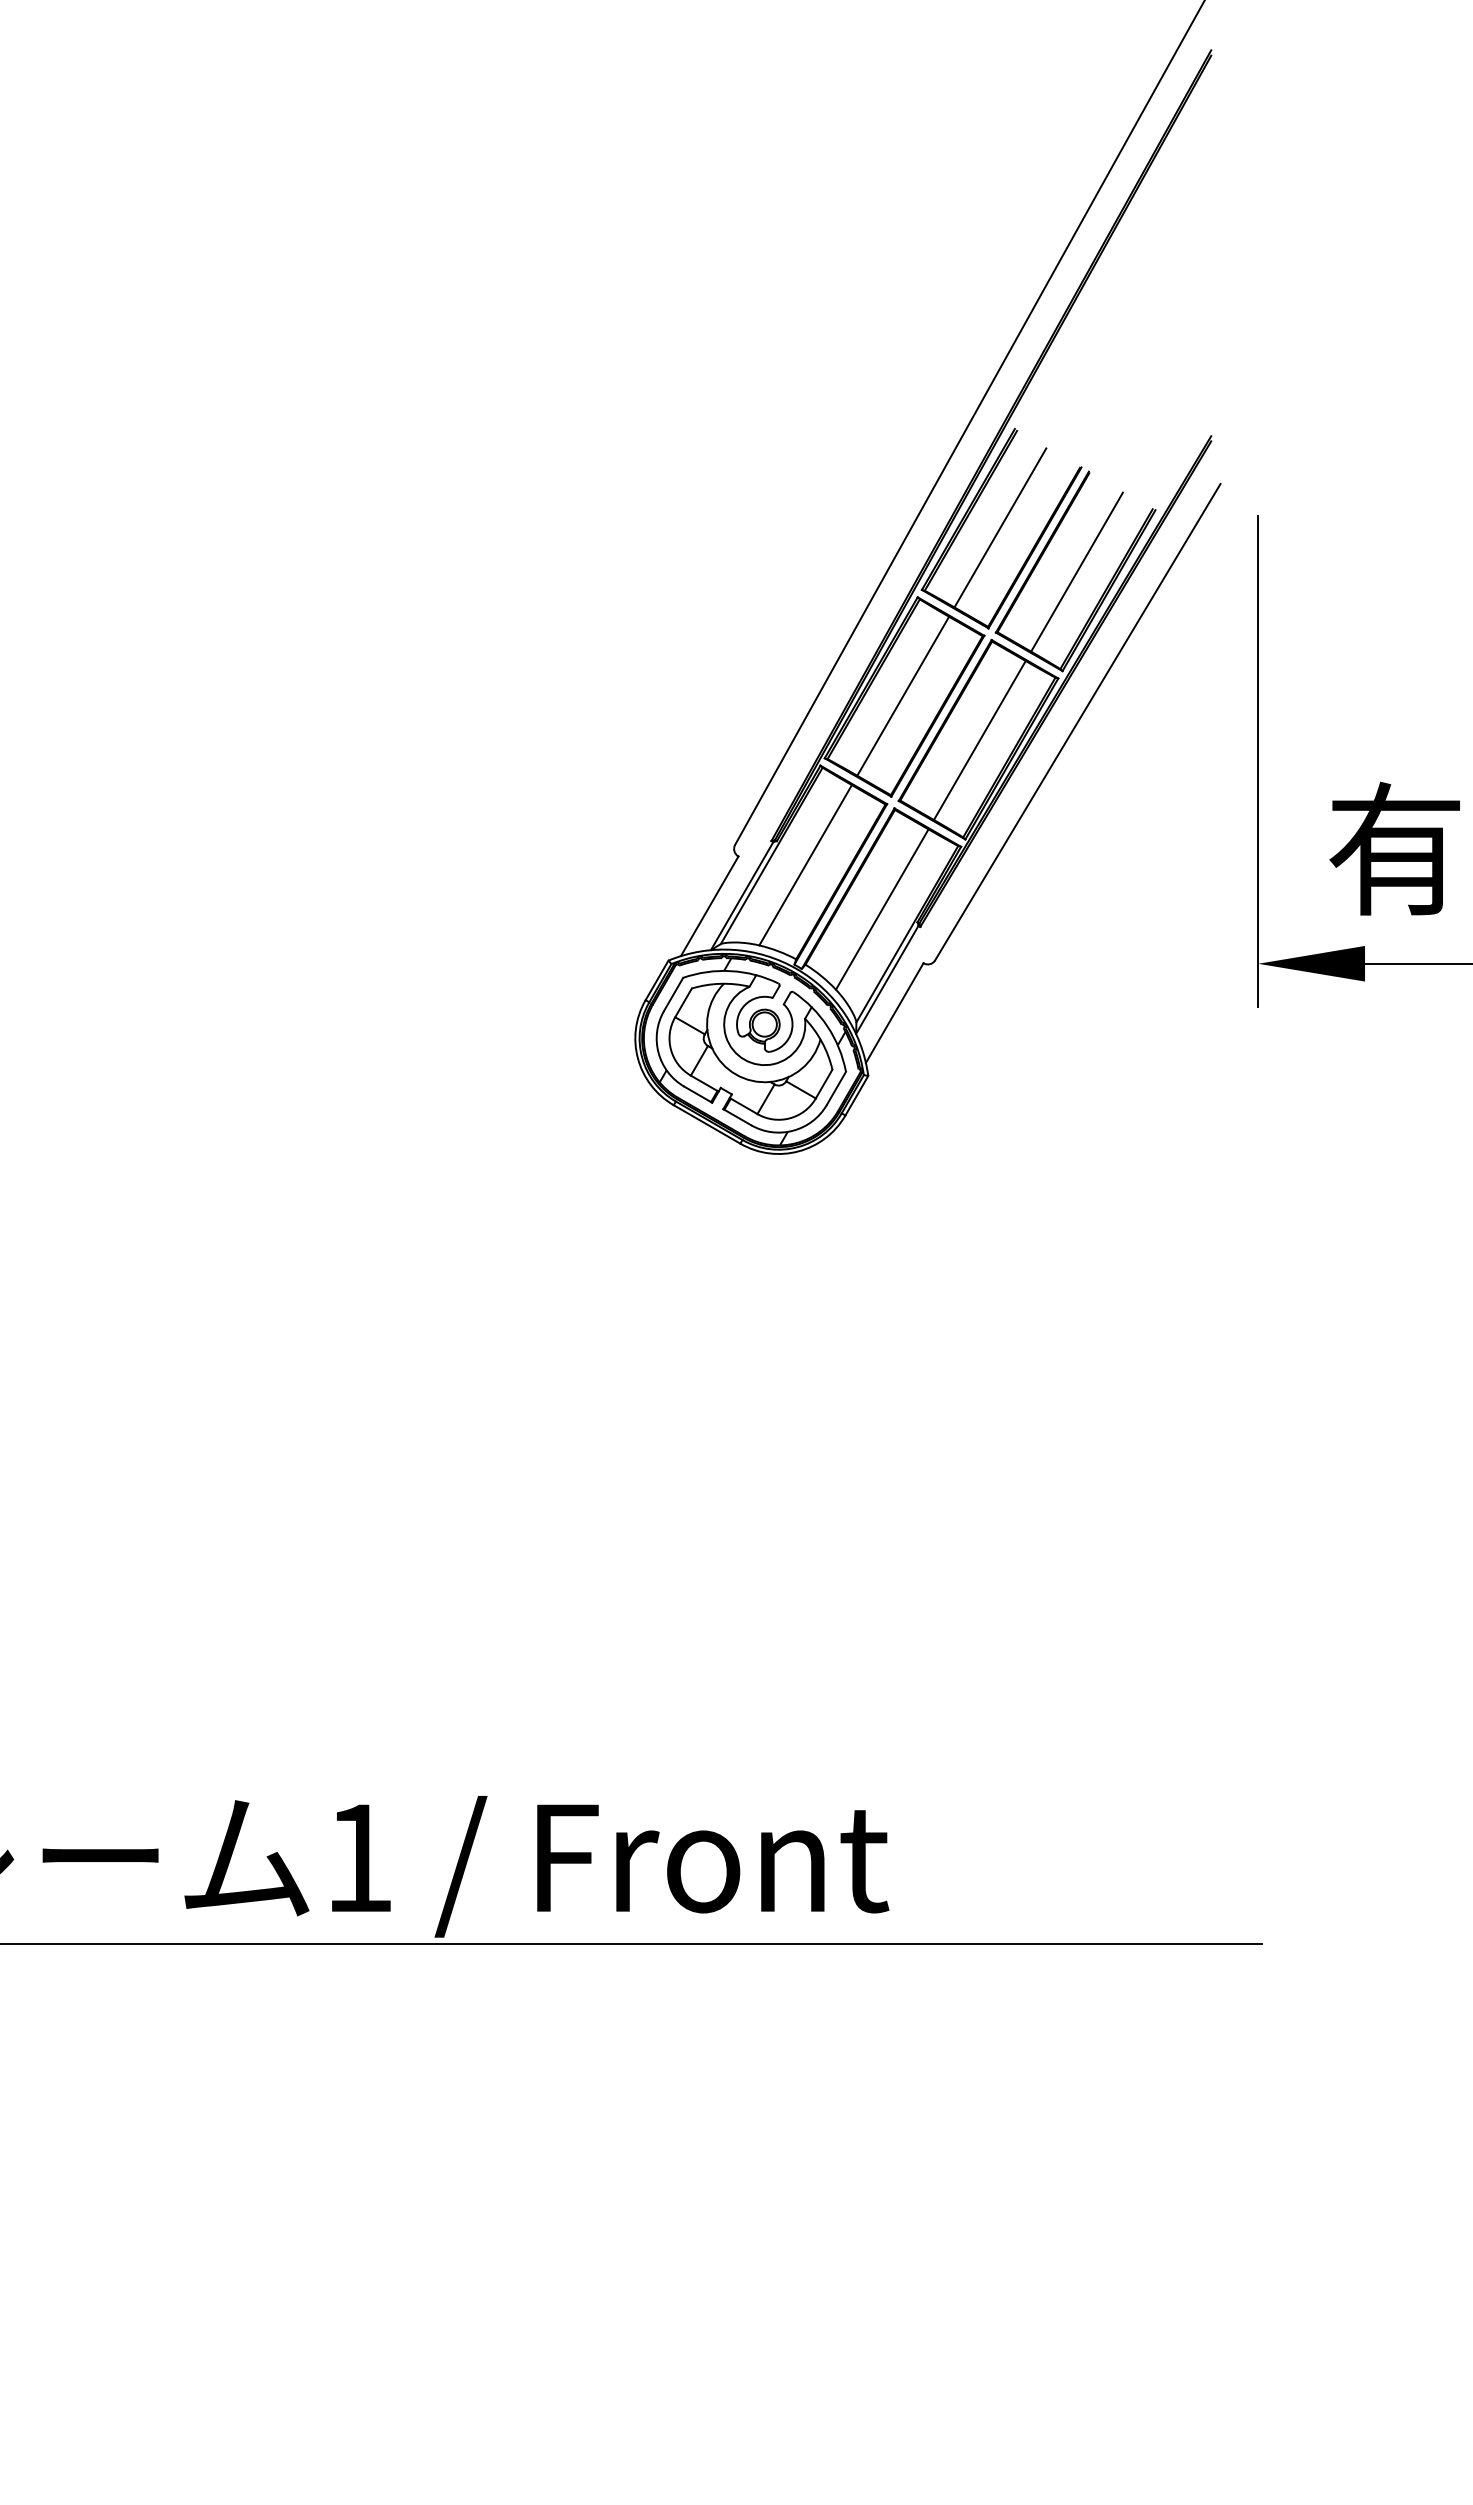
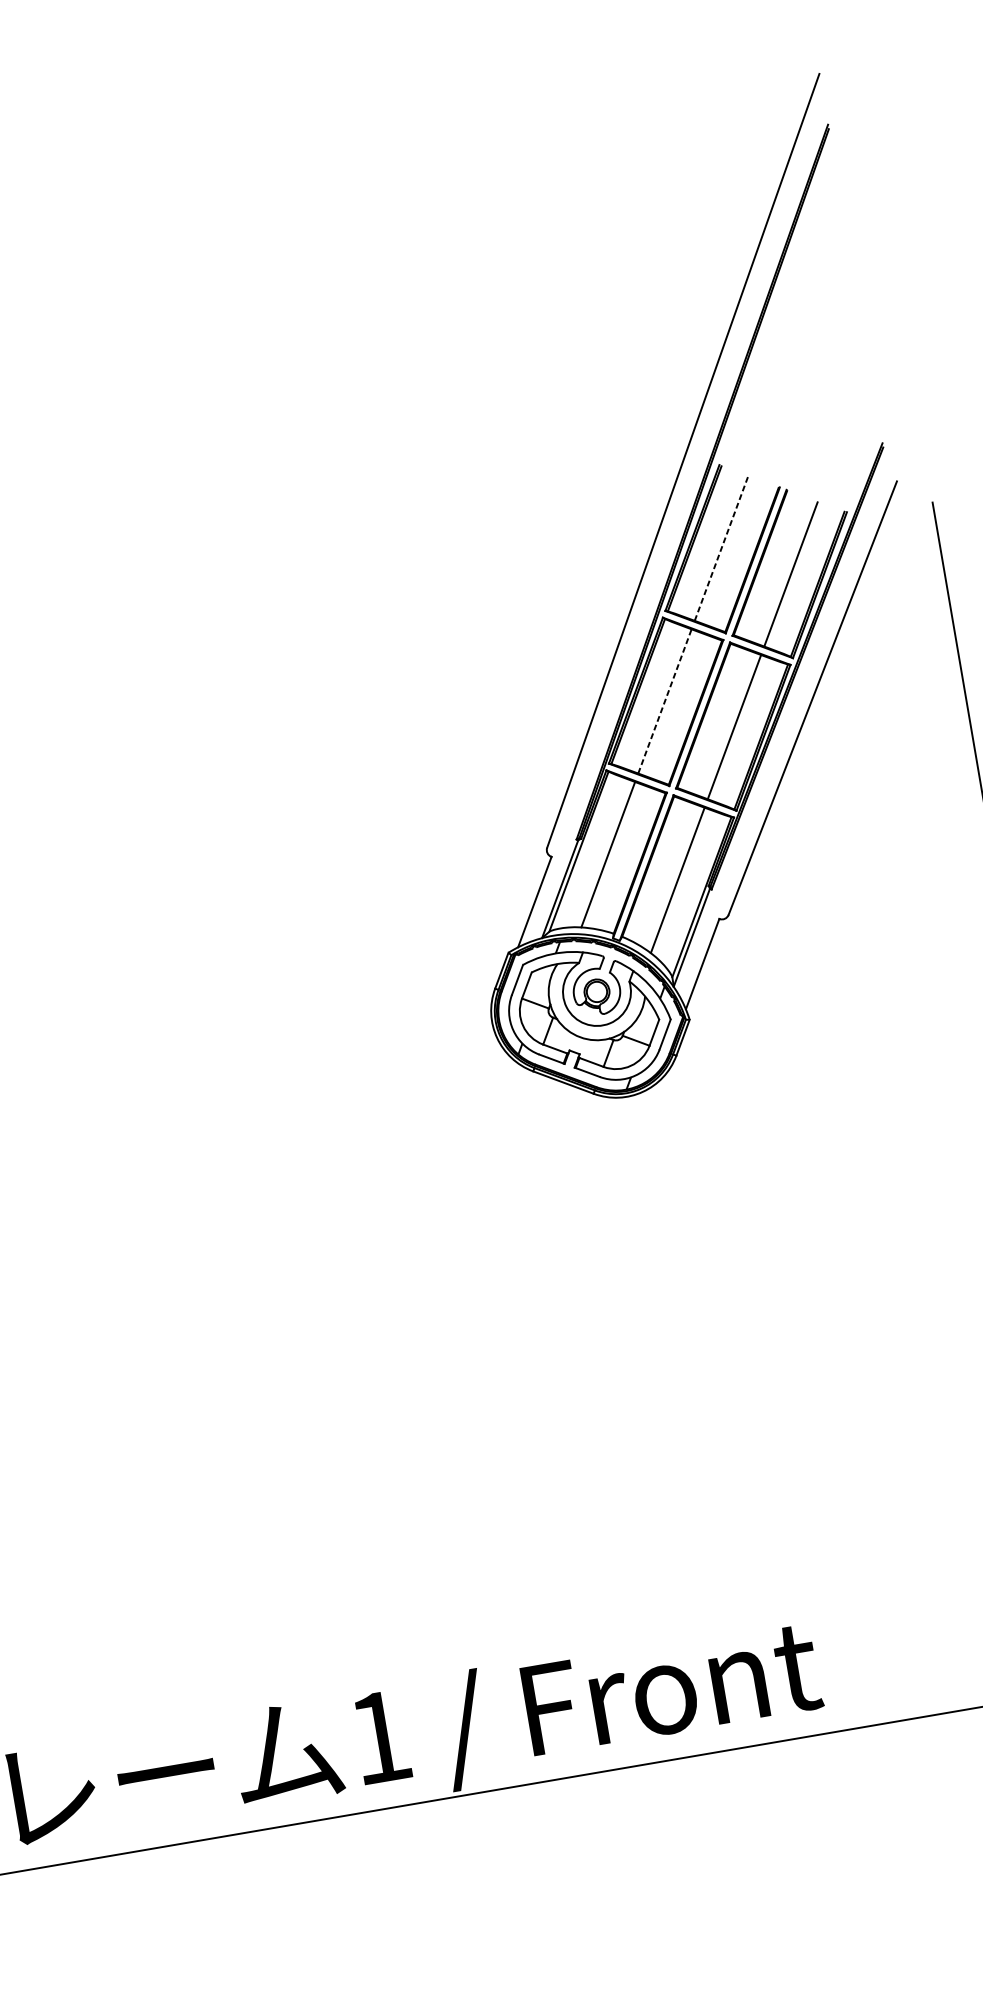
line: (1000, 527) -> (721, 548), solid -> dashed
line: (903, 696) -> (665, 701), solid -> dashed

